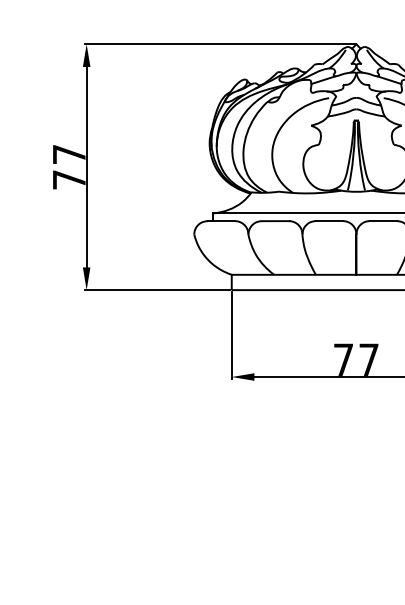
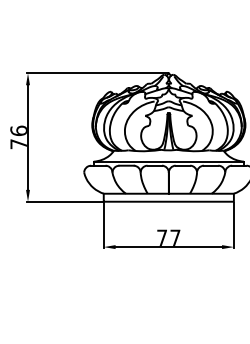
text: (68, 153) -> (18, 130), 77 -> 76

